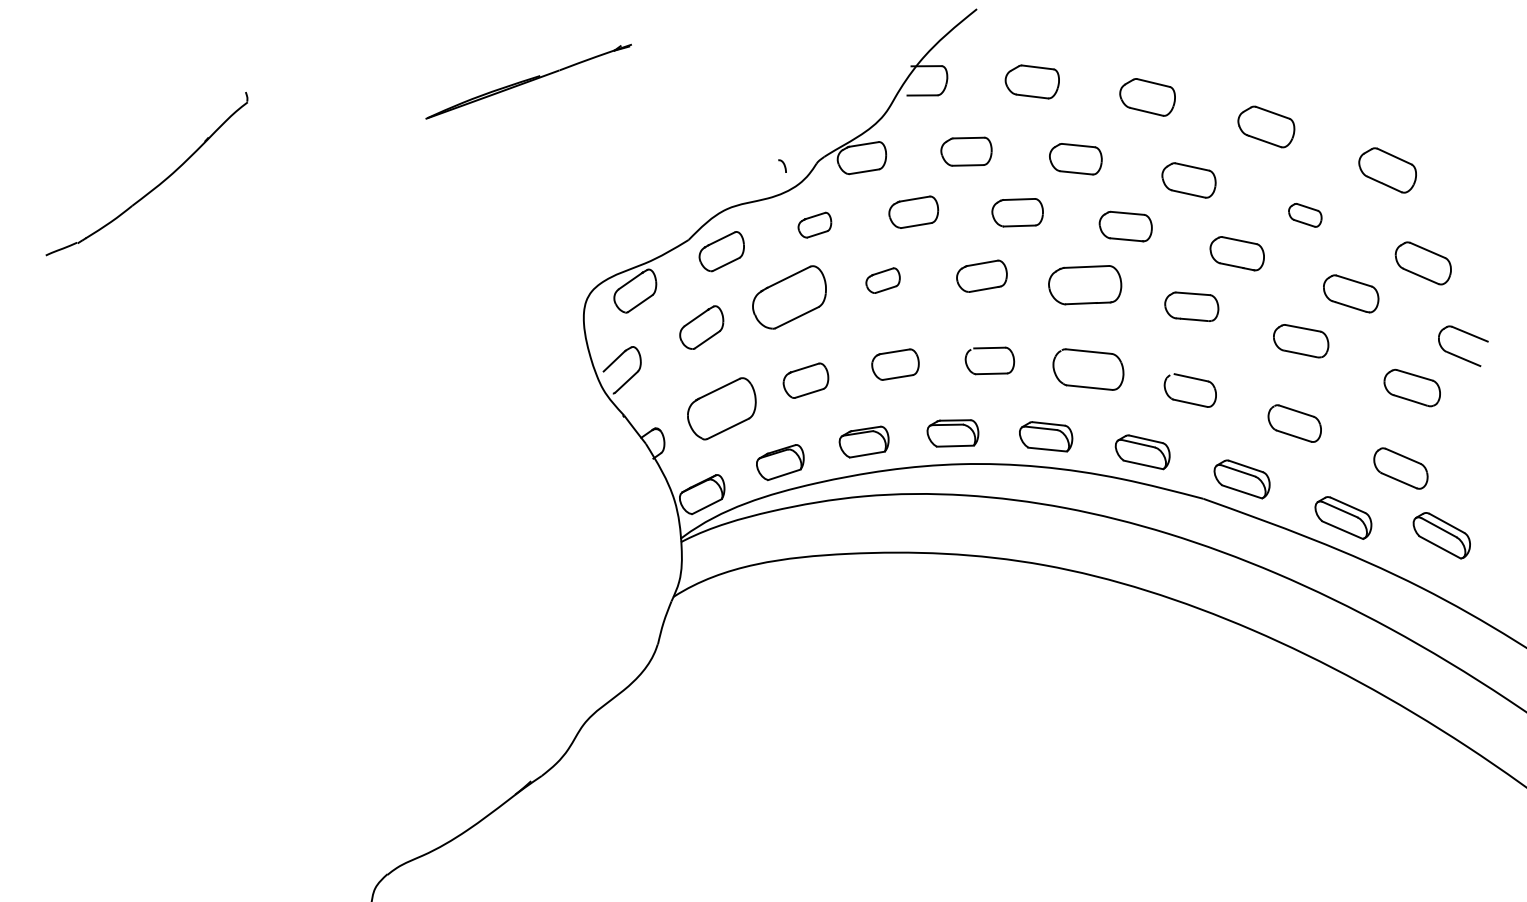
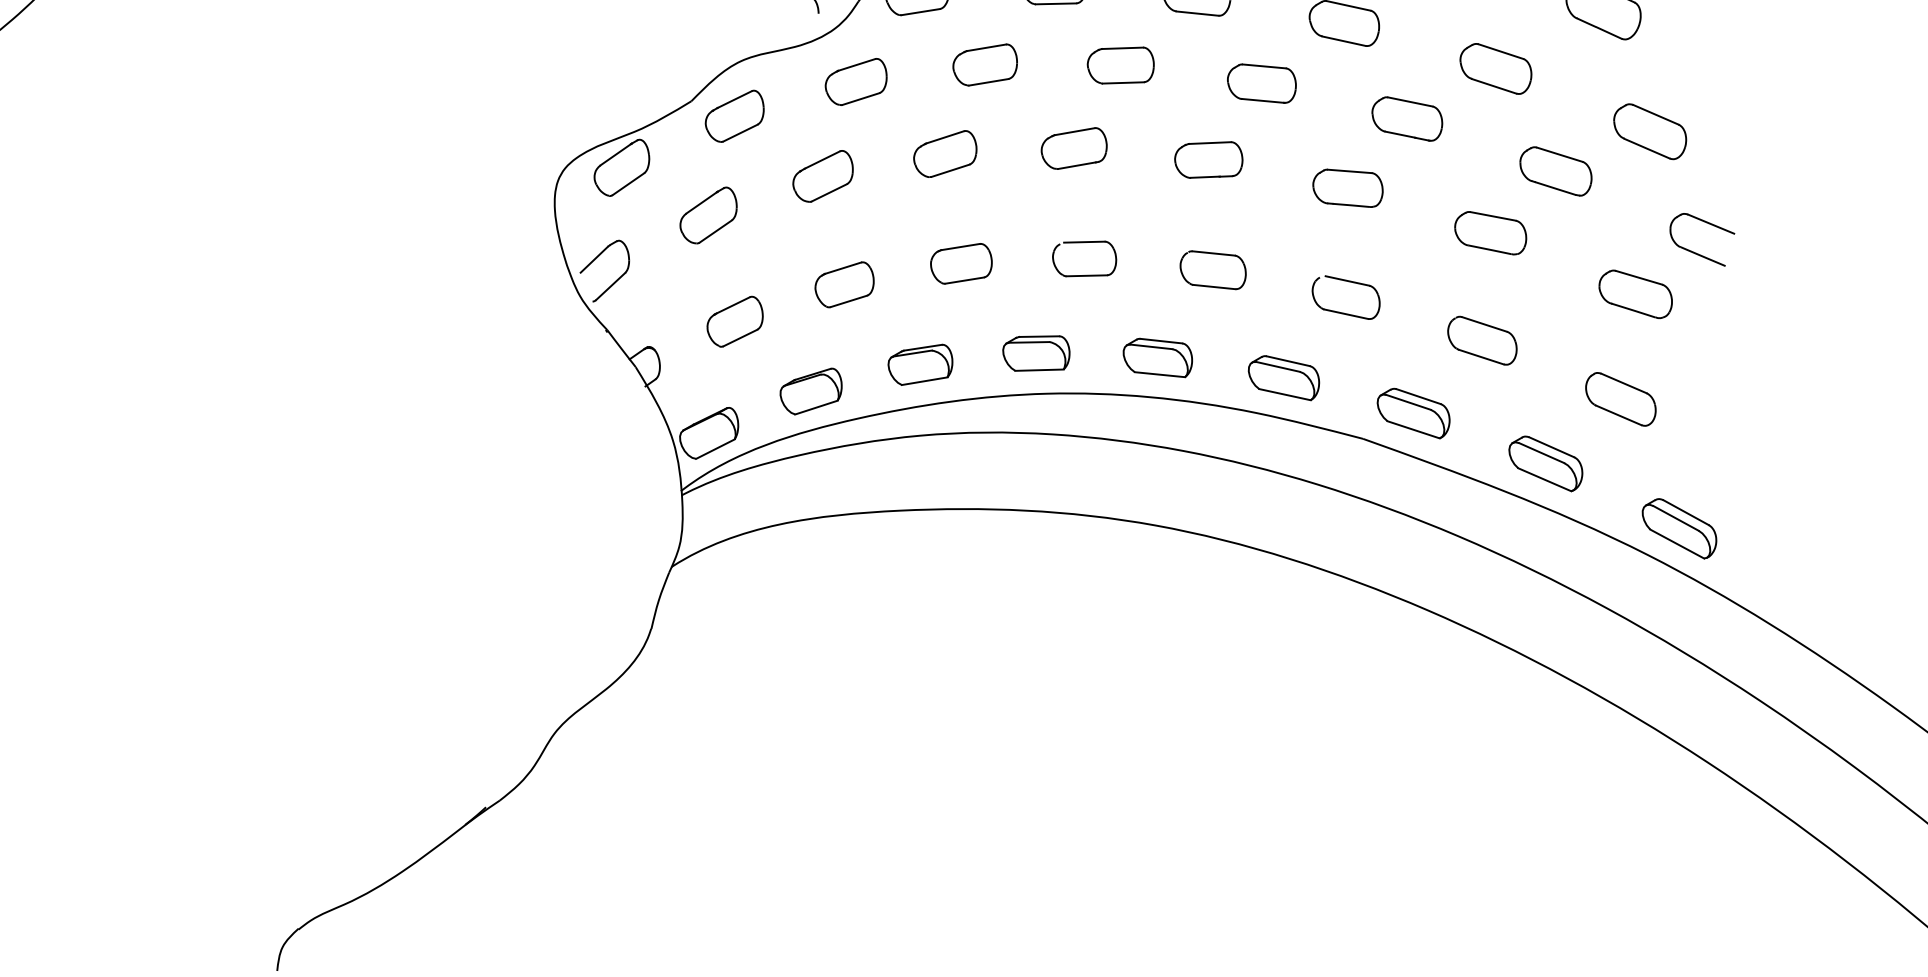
part: (1305, 215) -> (1496, 69), size x1.67
part: (814, 224) -> (855, 80), size x1.43
part: (882, 280) -> (944, 154), size x1.43
part: (1084, 284) -> (1208, 159), size x0.71
part: (789, 297) -> (823, 176), size x0.62
part: (1088, 369) -> (1213, 270), size x0.71
part: (722, 409) -> (735, 322), size x0.62
part: (1441, 535) -> (1679, 528), moved

